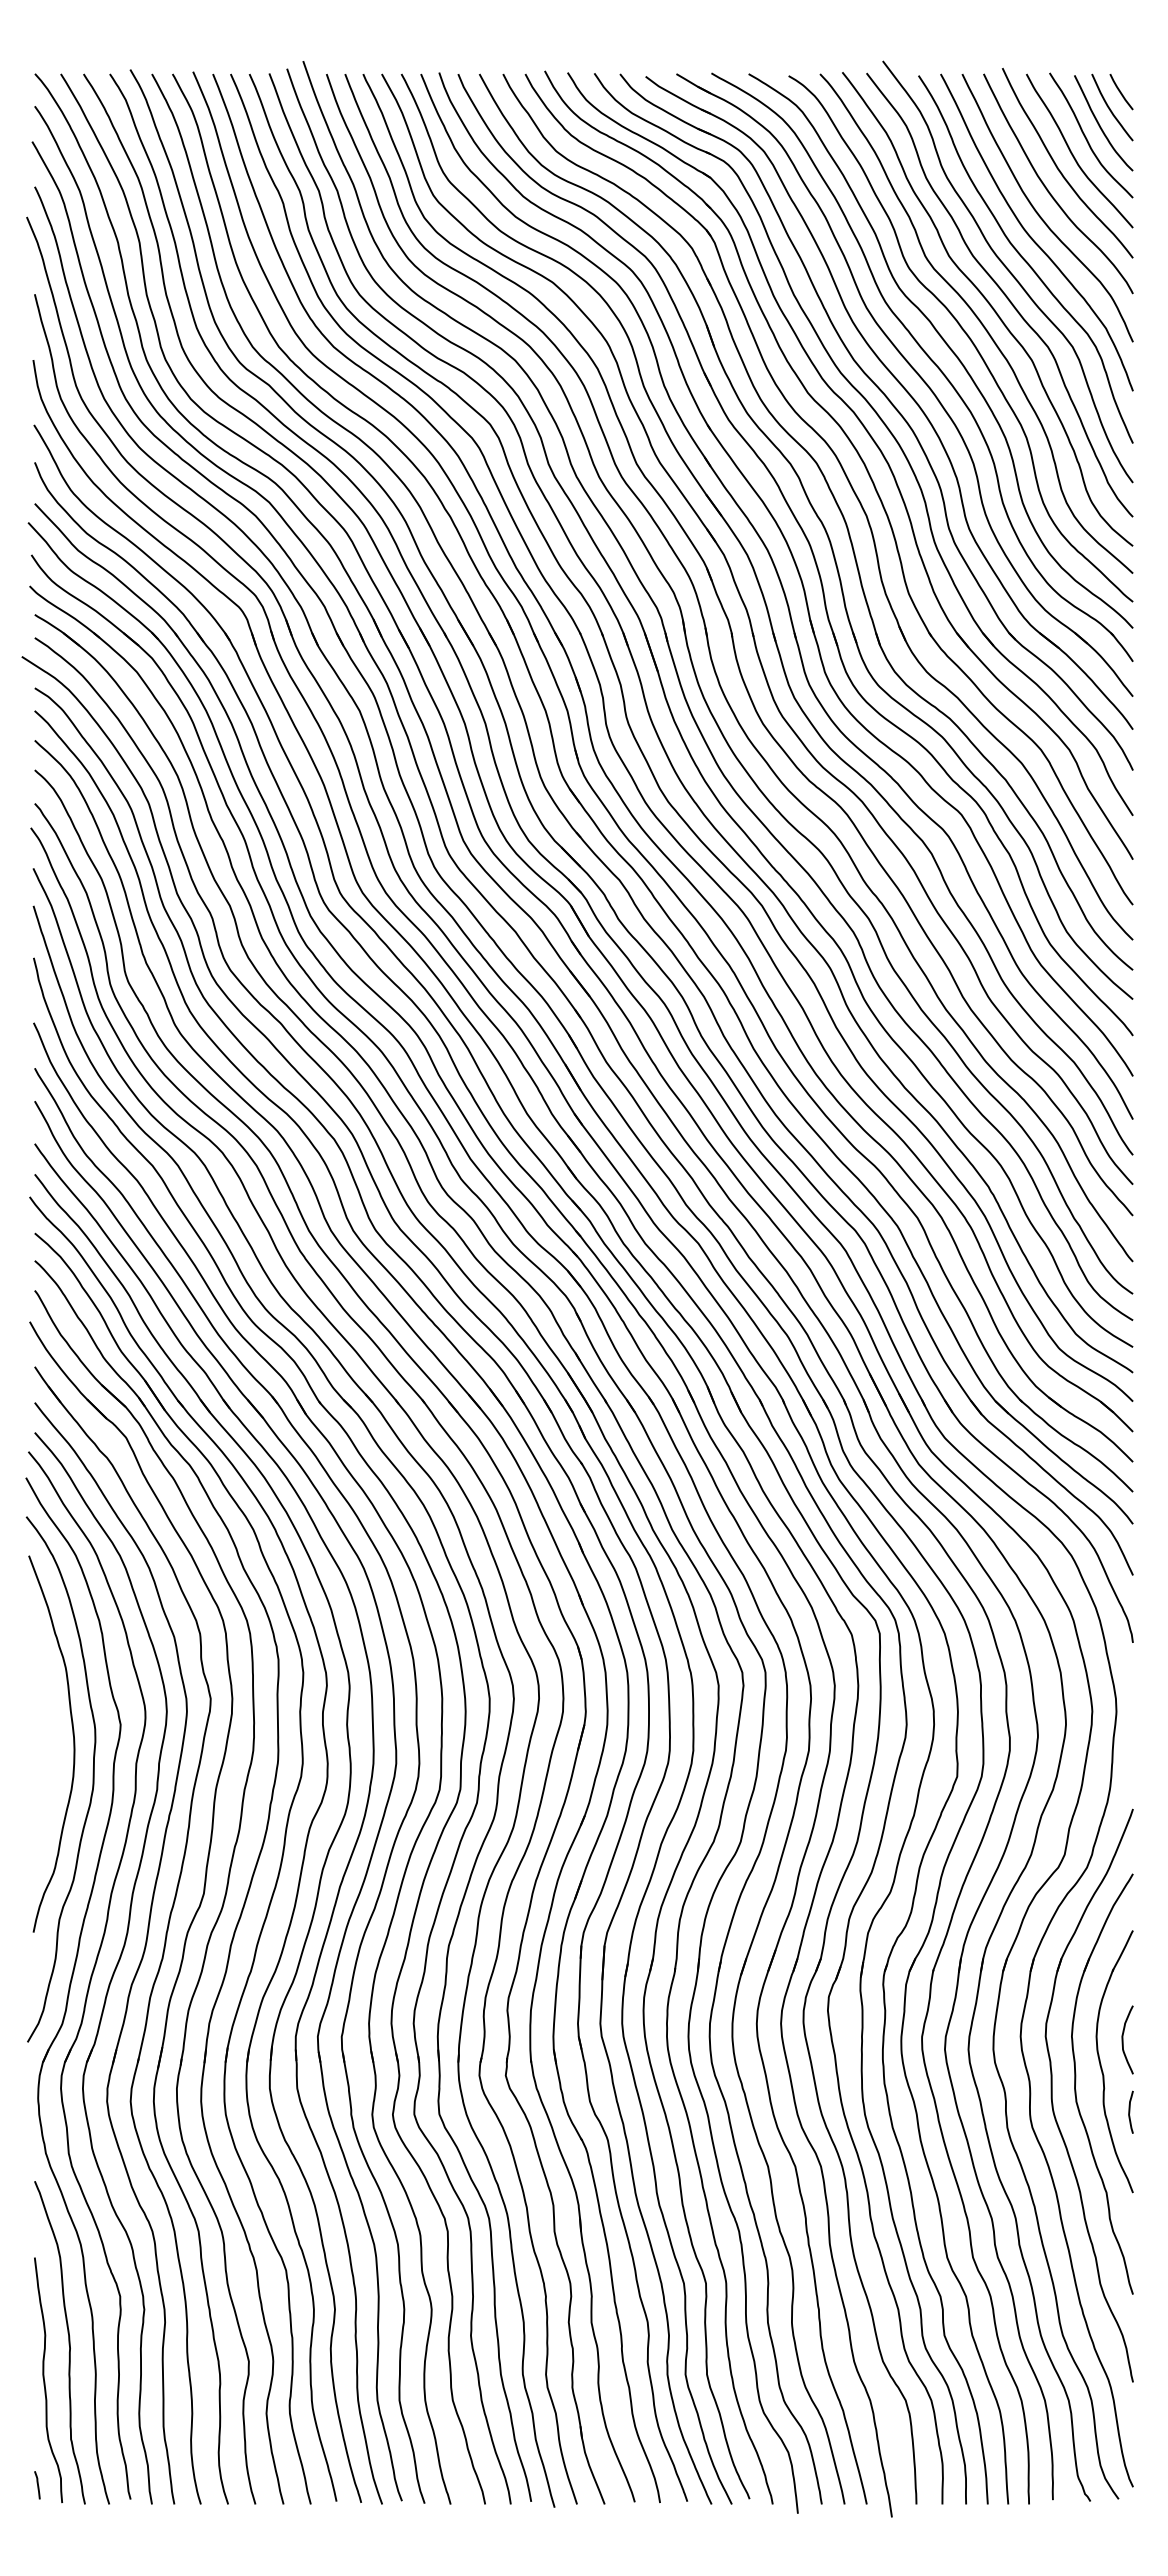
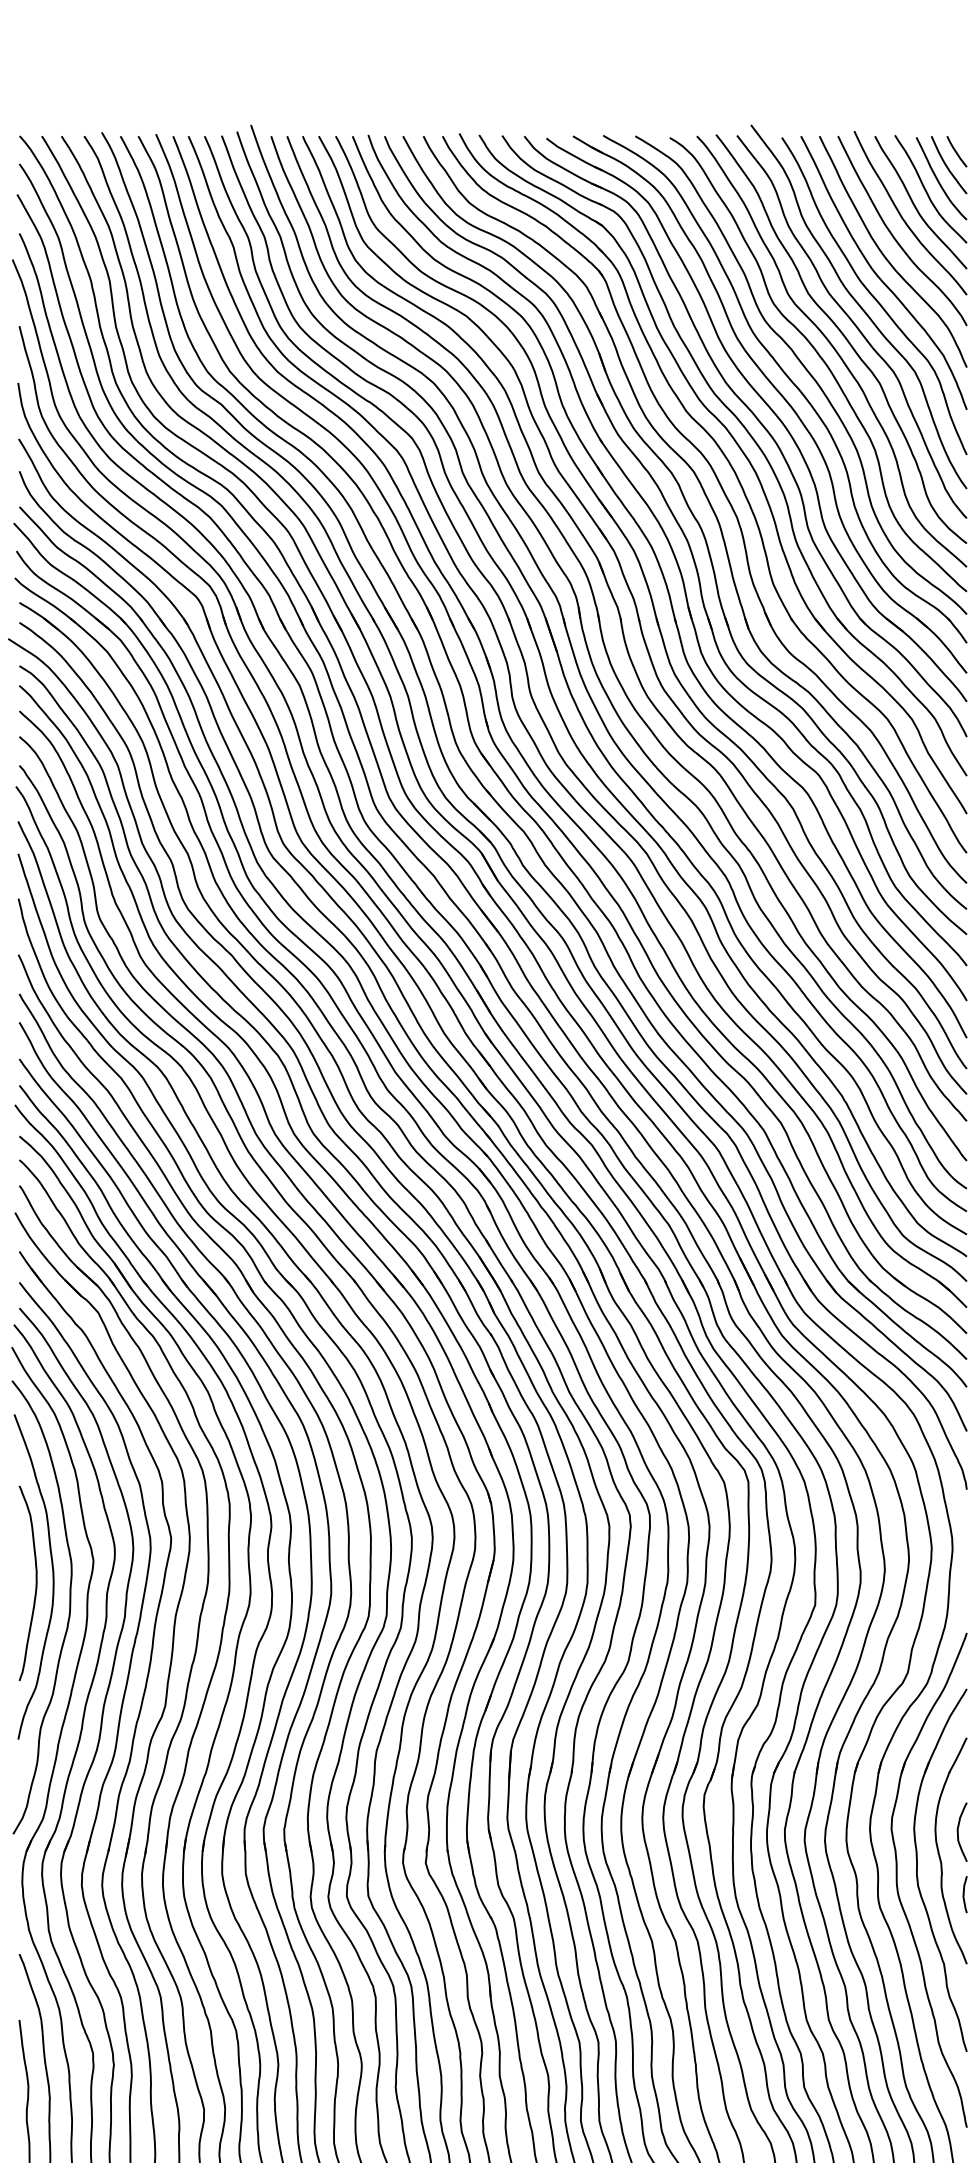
curve: (53, 1751) -> (35, 1583), added

